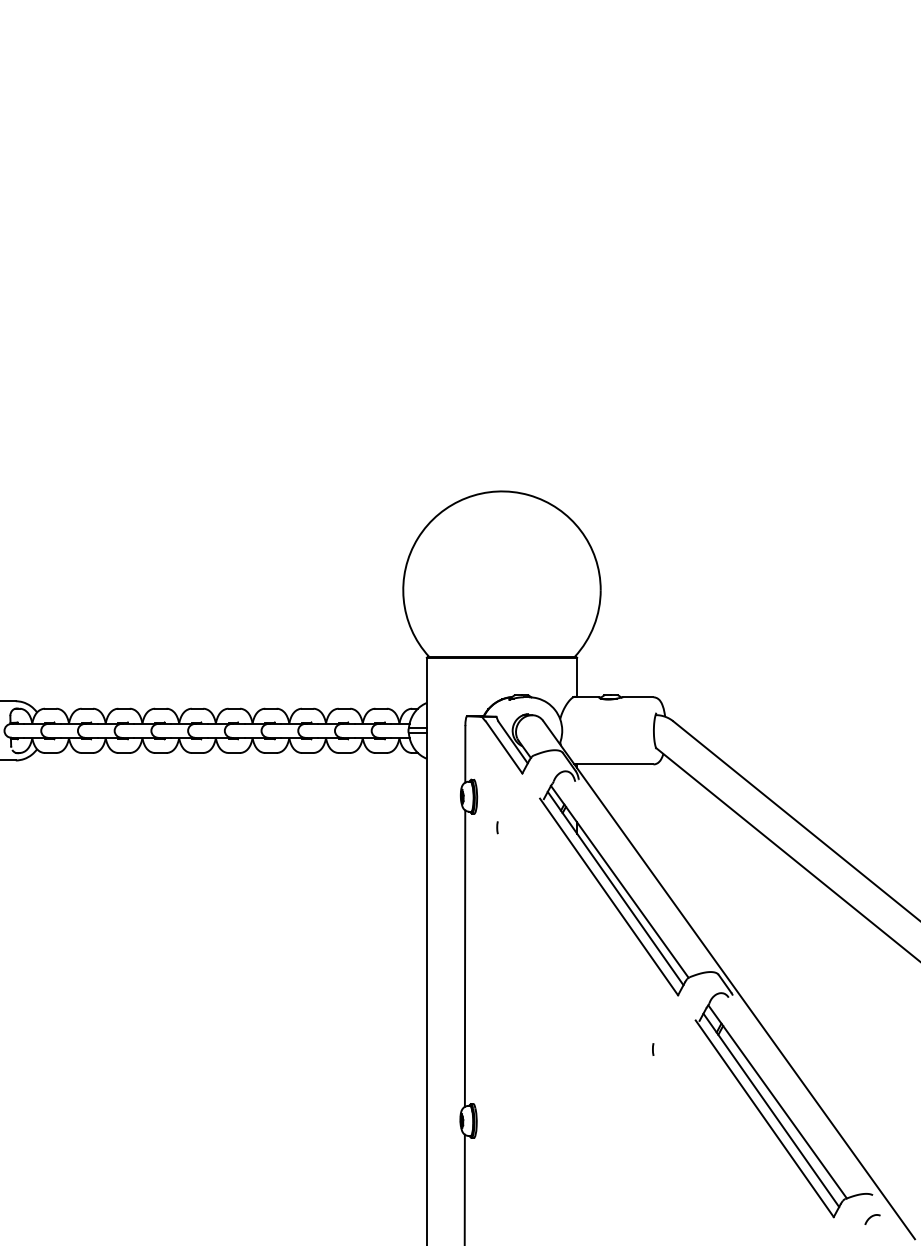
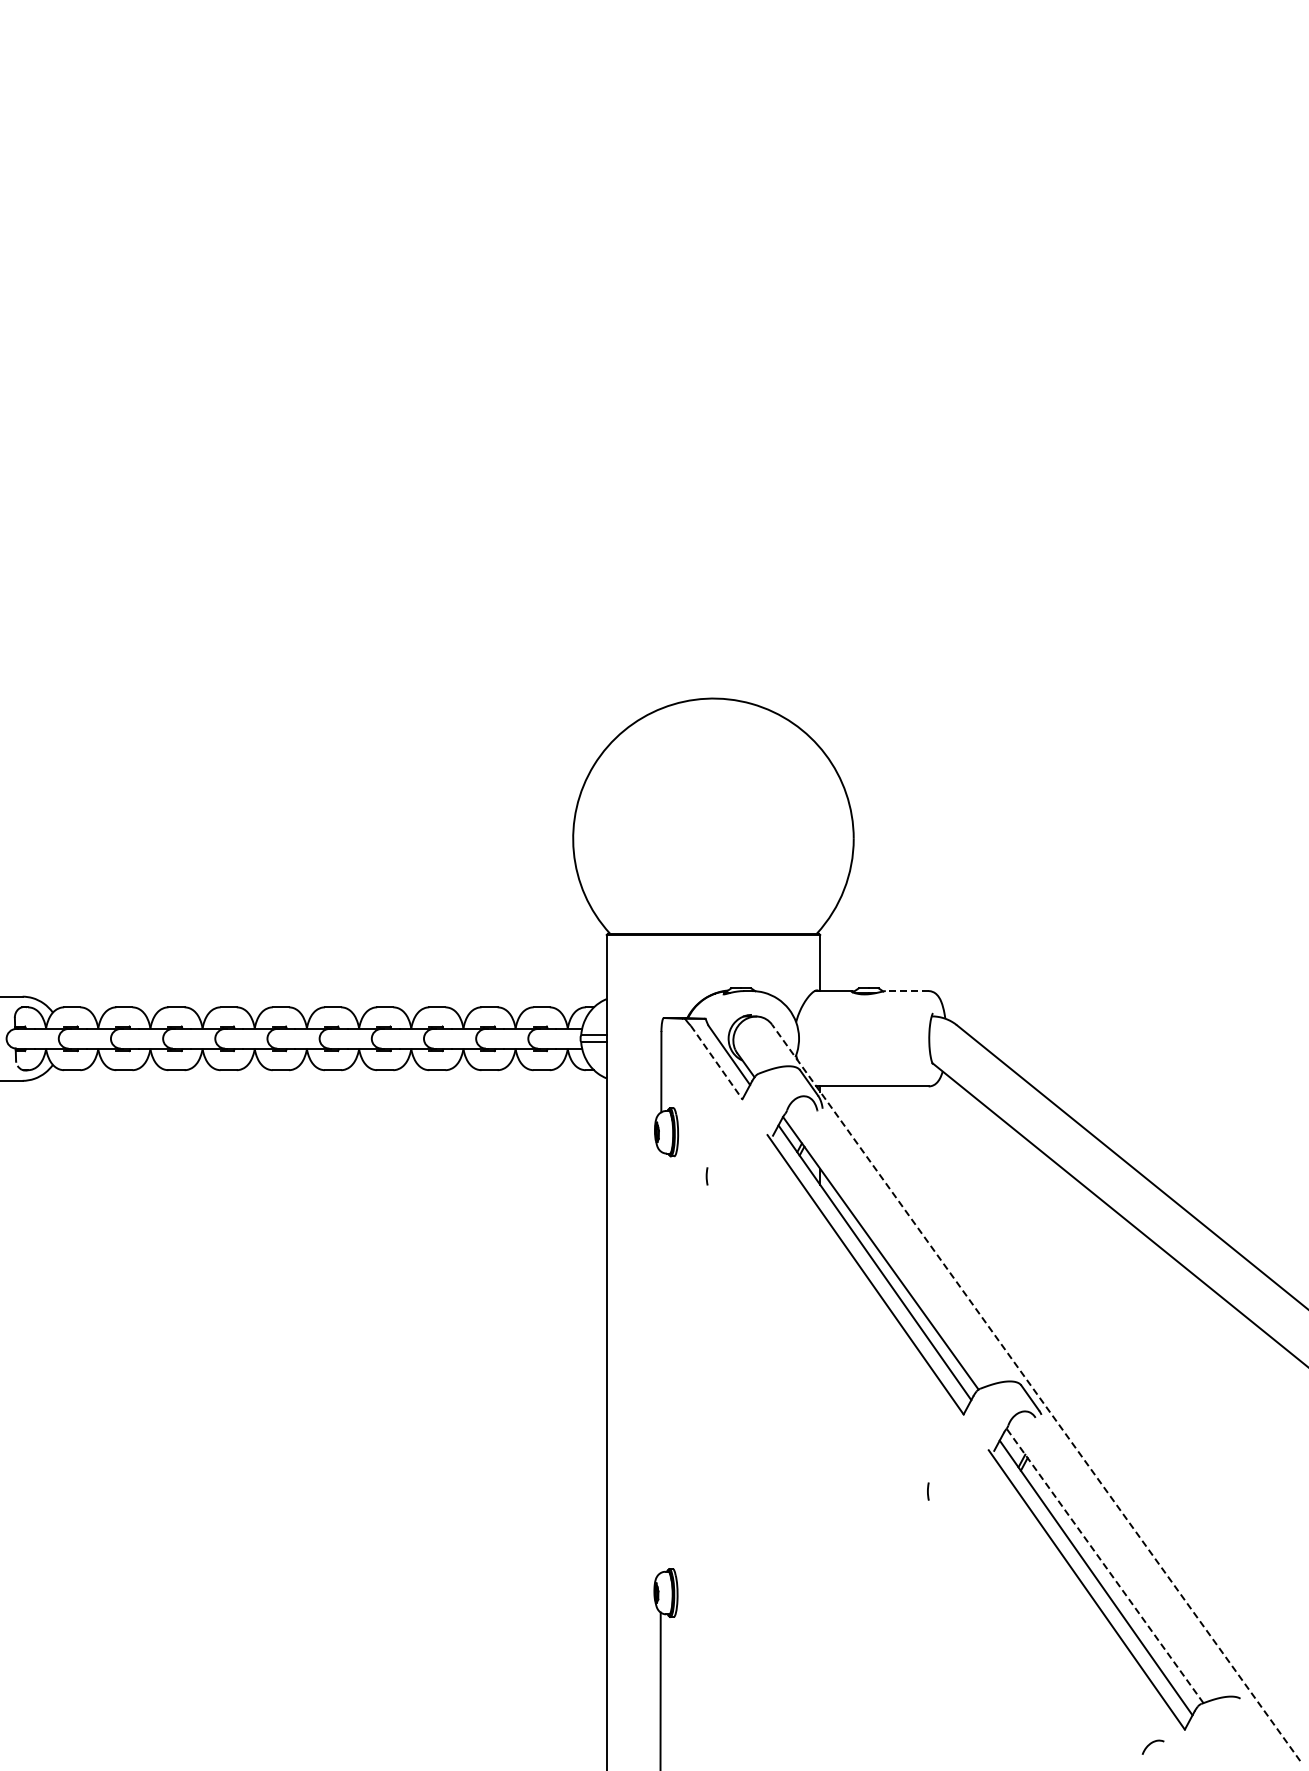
line: (637, 697) -> (906, 991), solid -> dashed
line: (504, 747) -> (716, 1062), solid -> dashed
line: (464, 958) -> (660, 1362), removed
line: (728, 979) -> (1035, 1392), solid -> dashed
line: (777, 1101) -> (1105, 1565), solid -> dashed
curve: (871, 1217) -> (1151, 1744), moved

